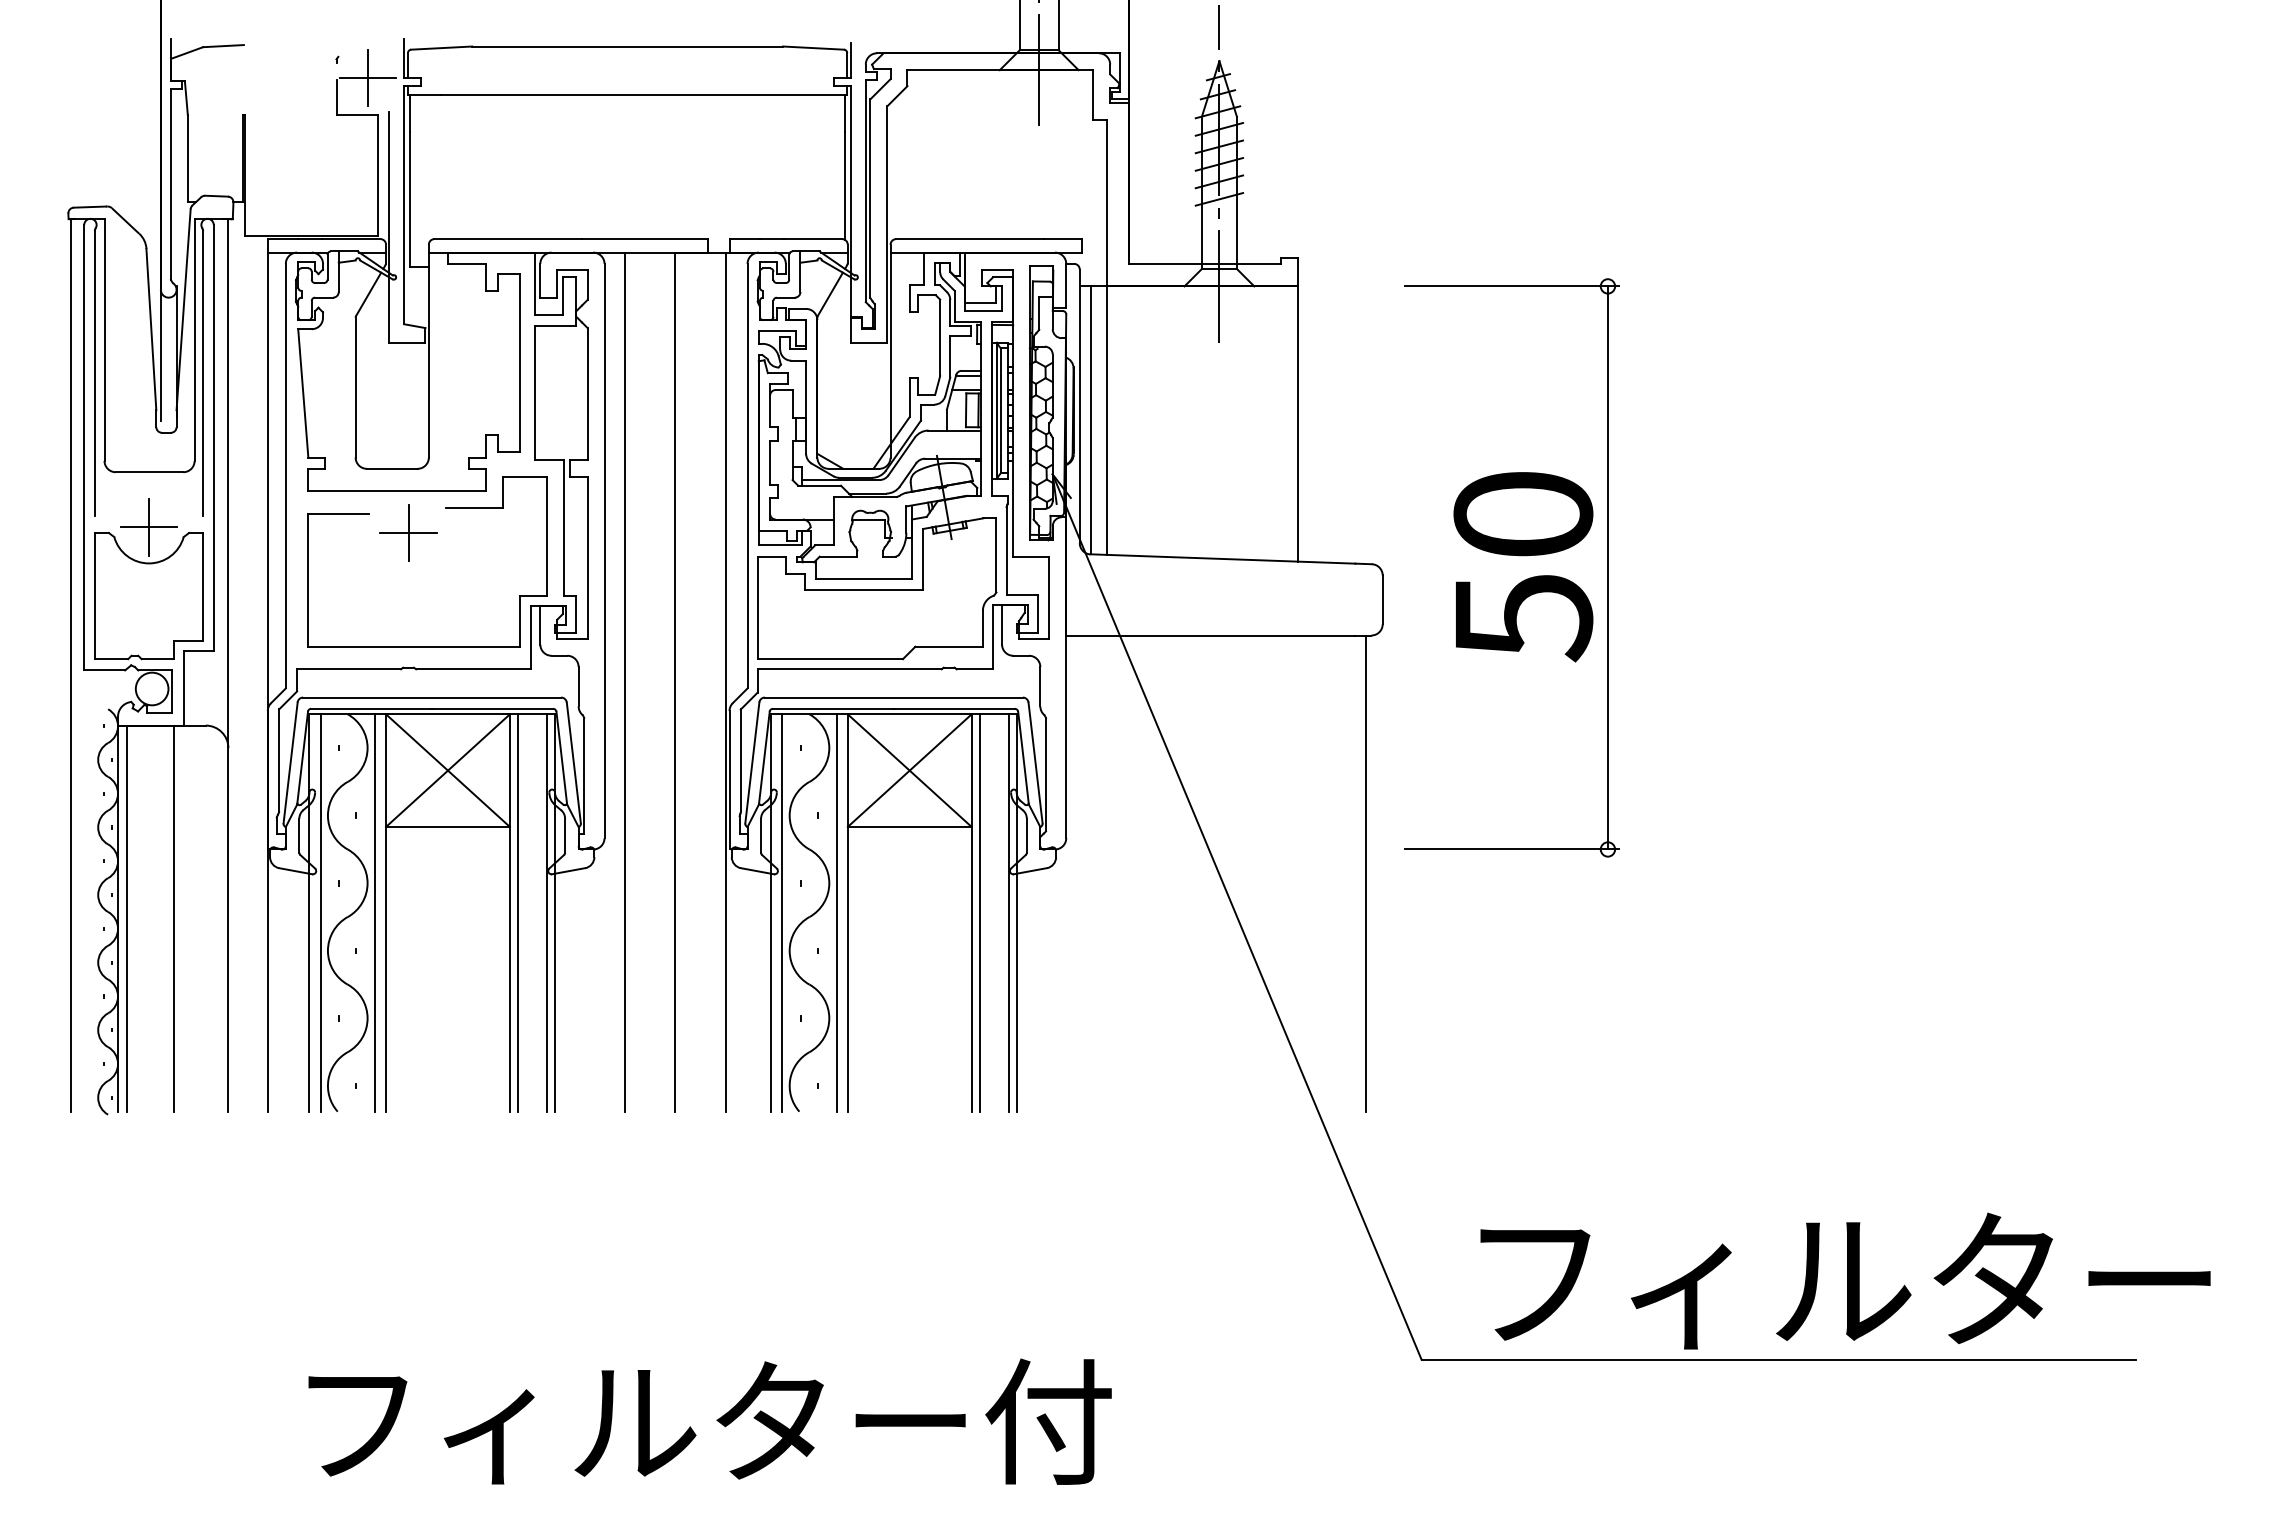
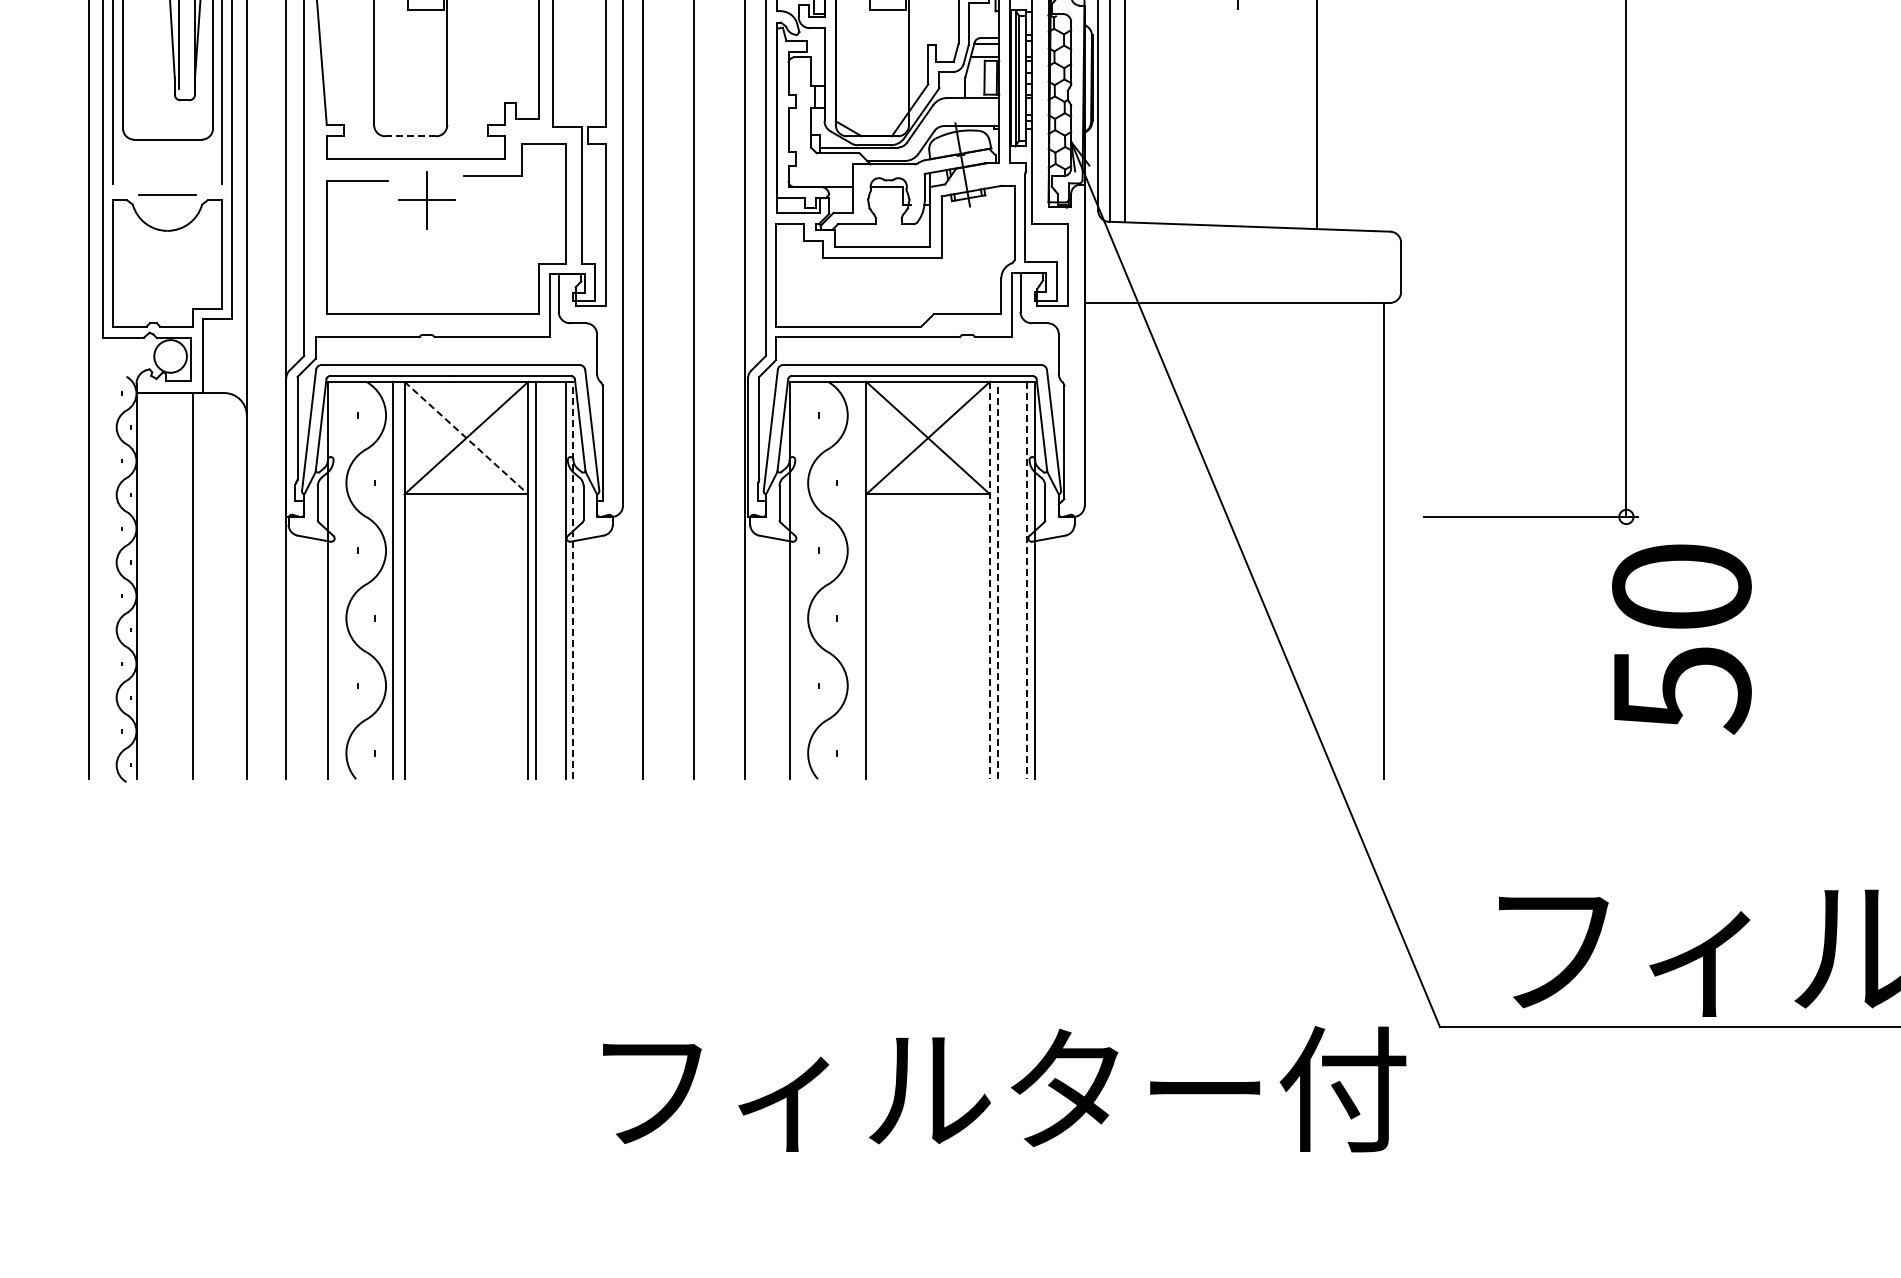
line: (391, 468) -> (409, 135), solid -> dashed
line: (149, 527) -> (167, 194), removed
text: (1523, 567) -> (1681, 639), moved
line: (448, 770) -> (466, 437), solid -> dashed
line: (320, 912) -> (338, 579), removed
line: (554, 912) -> (572, 579), solid -> dashed
line: (782, 912) -> (800, 579), removed
line: (836, 912) -> (854, 579), removed
line: (971, 912) -> (989, 579), solid -> dashed
line: (979, 912) -> (997, 579), solid -> dashed
line: (1008, 912) -> (1026, 579), solid -> dashed
line: (127, 918) -> (145, 585), removed
text: (709, 1421) -> (1003, 1088), moved

